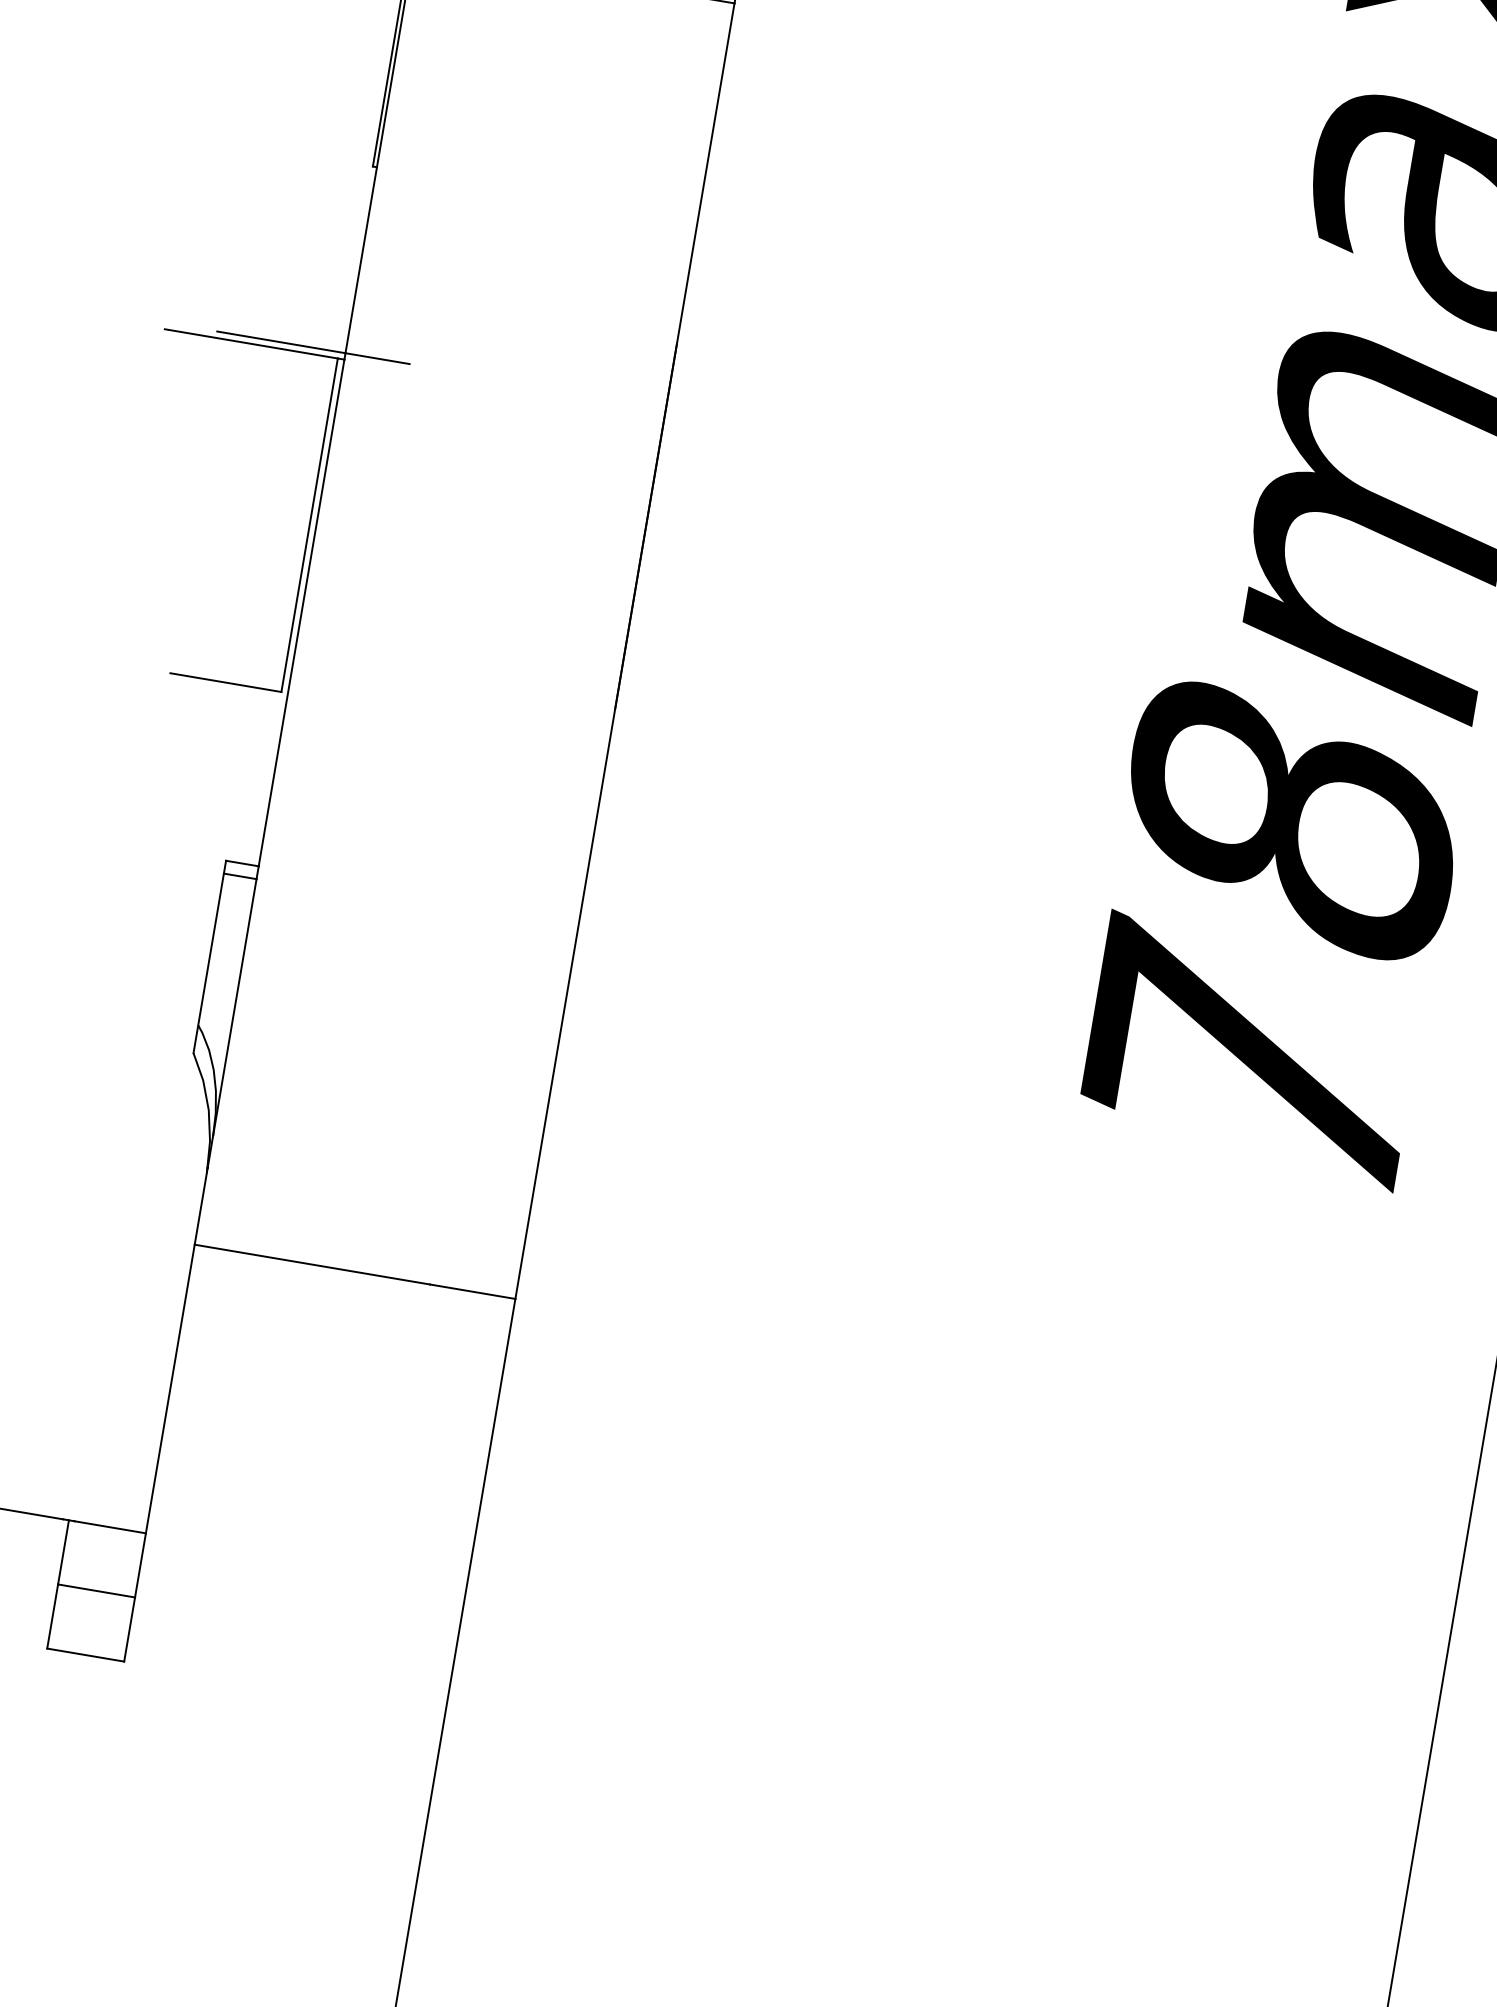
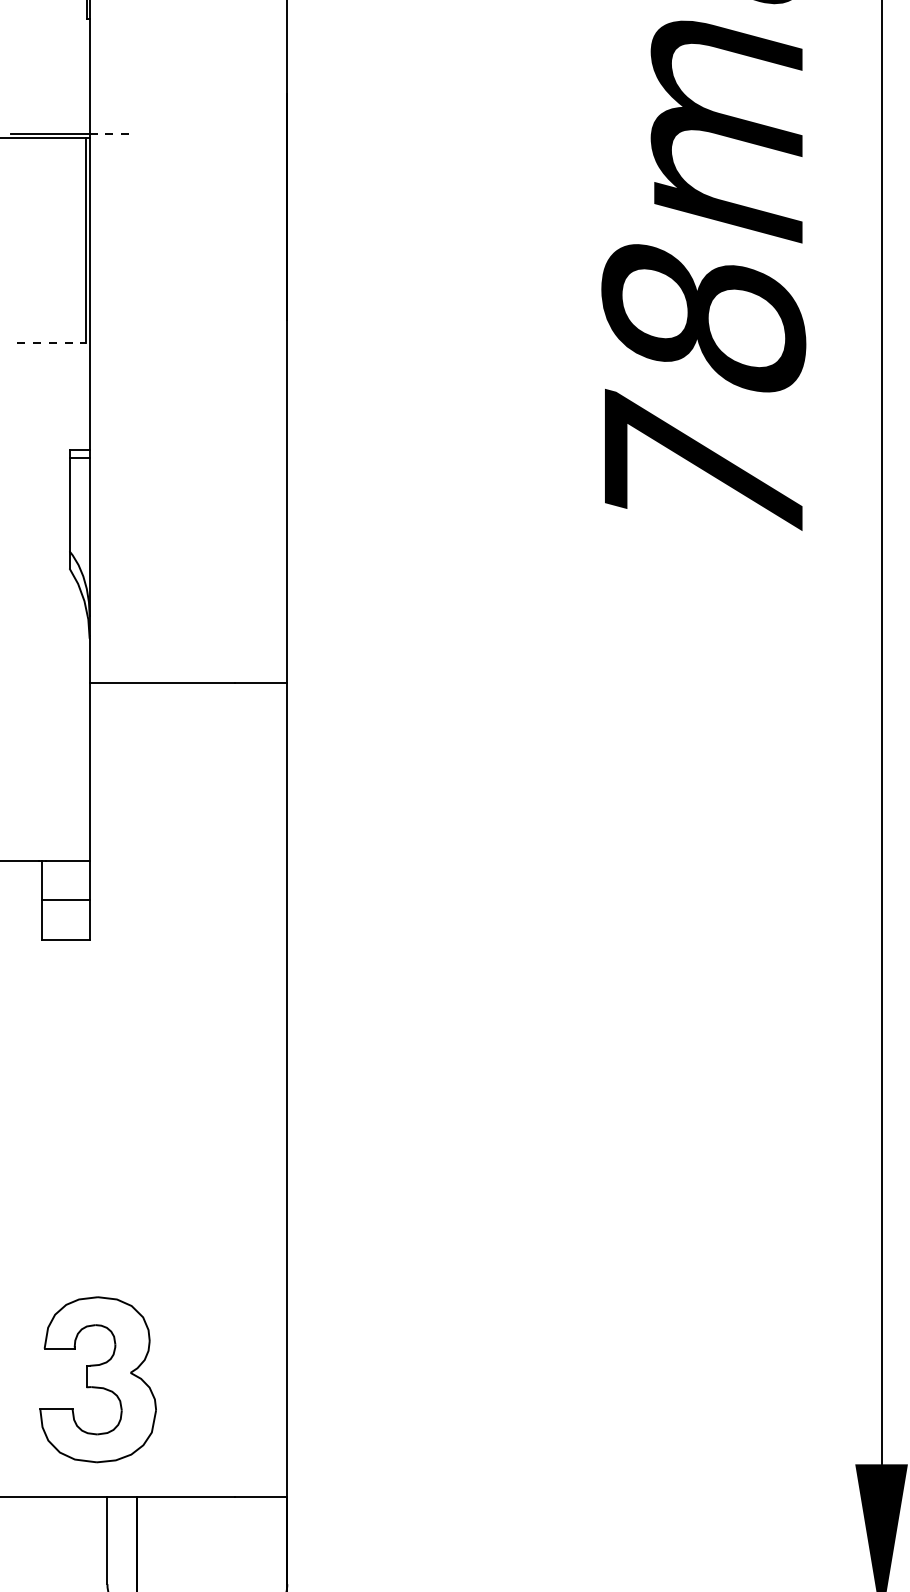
line: (377, 358) -> (109, 133), solid -> dashed
line: (225, 683) -> (51, 343), solid -> dashed

